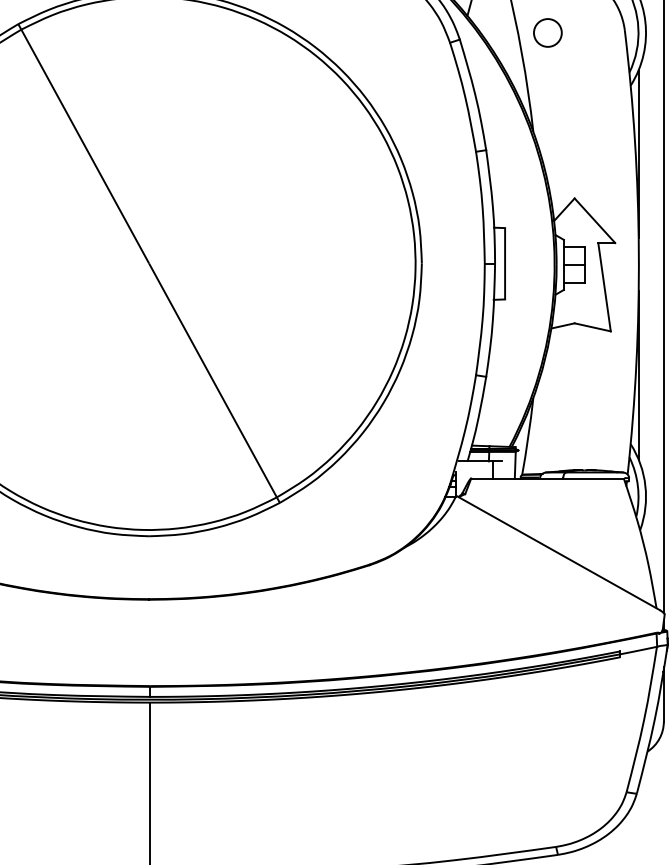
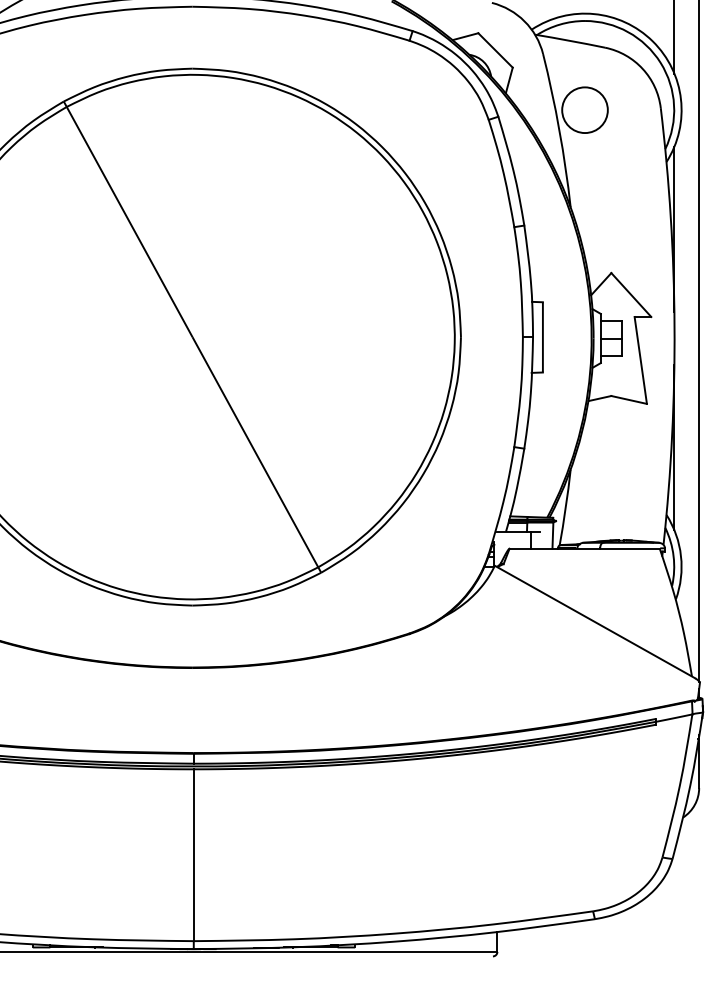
circle: (547, 33) -> (584, 110), size x1.67

